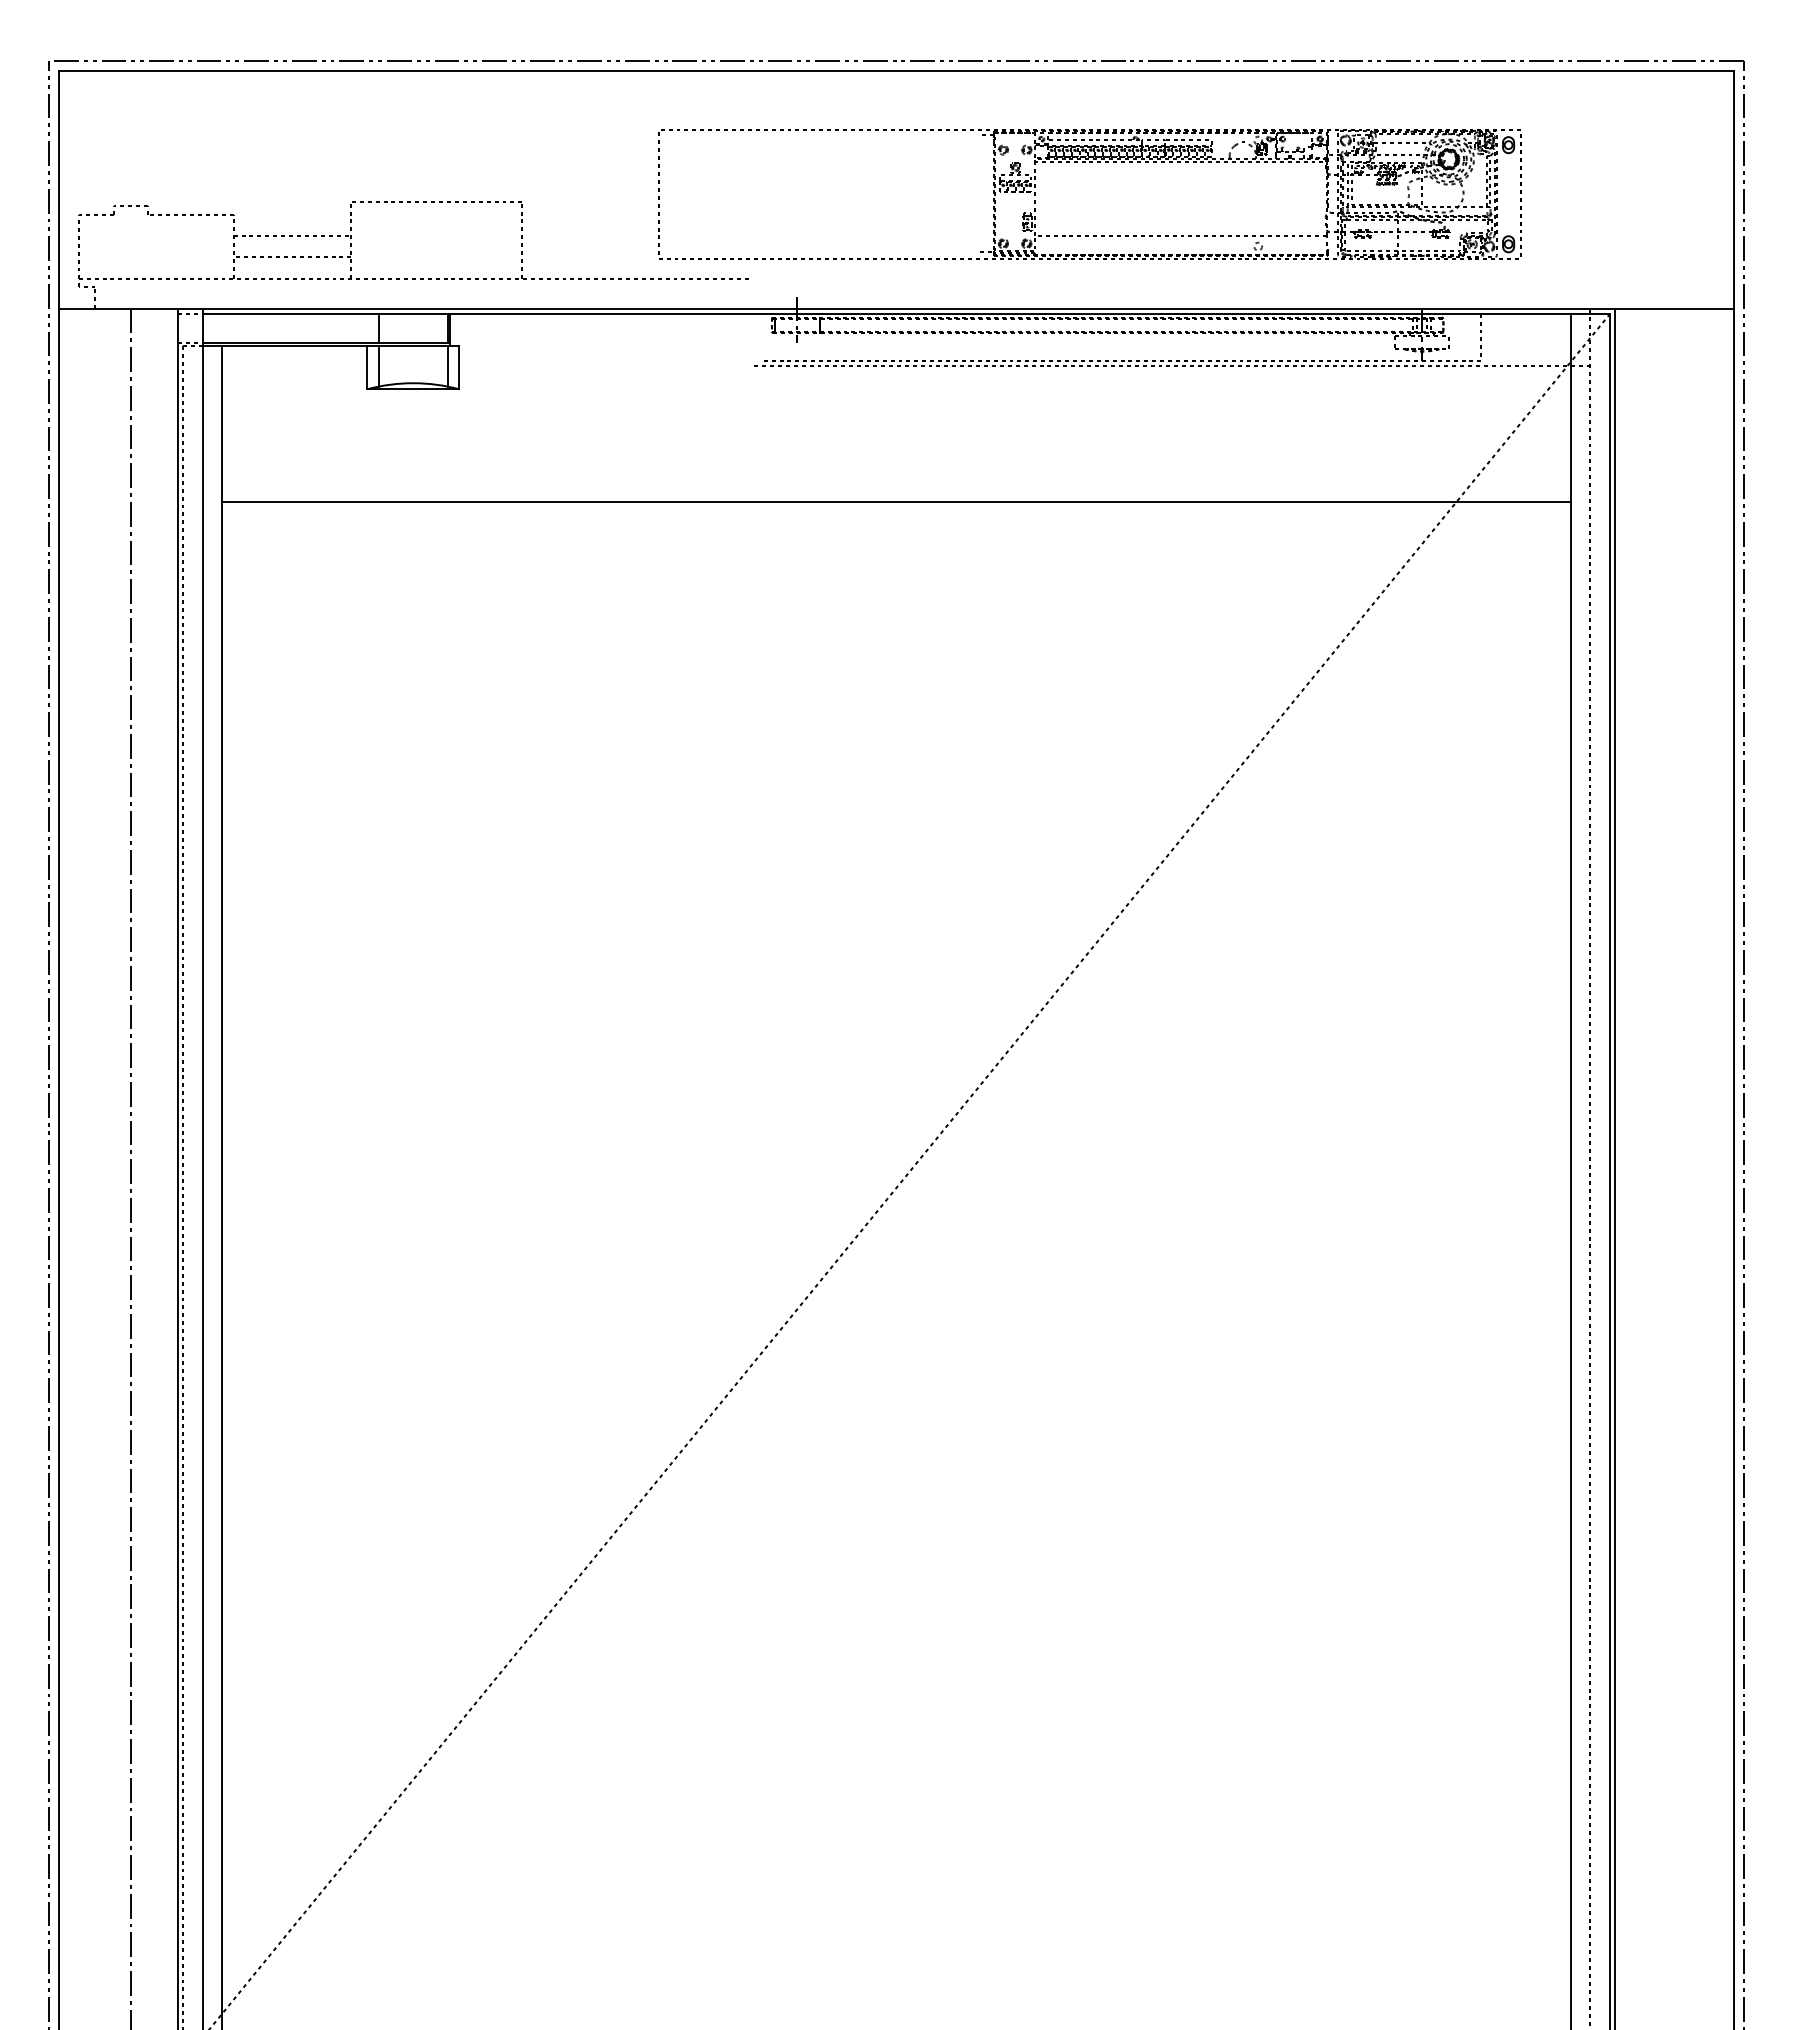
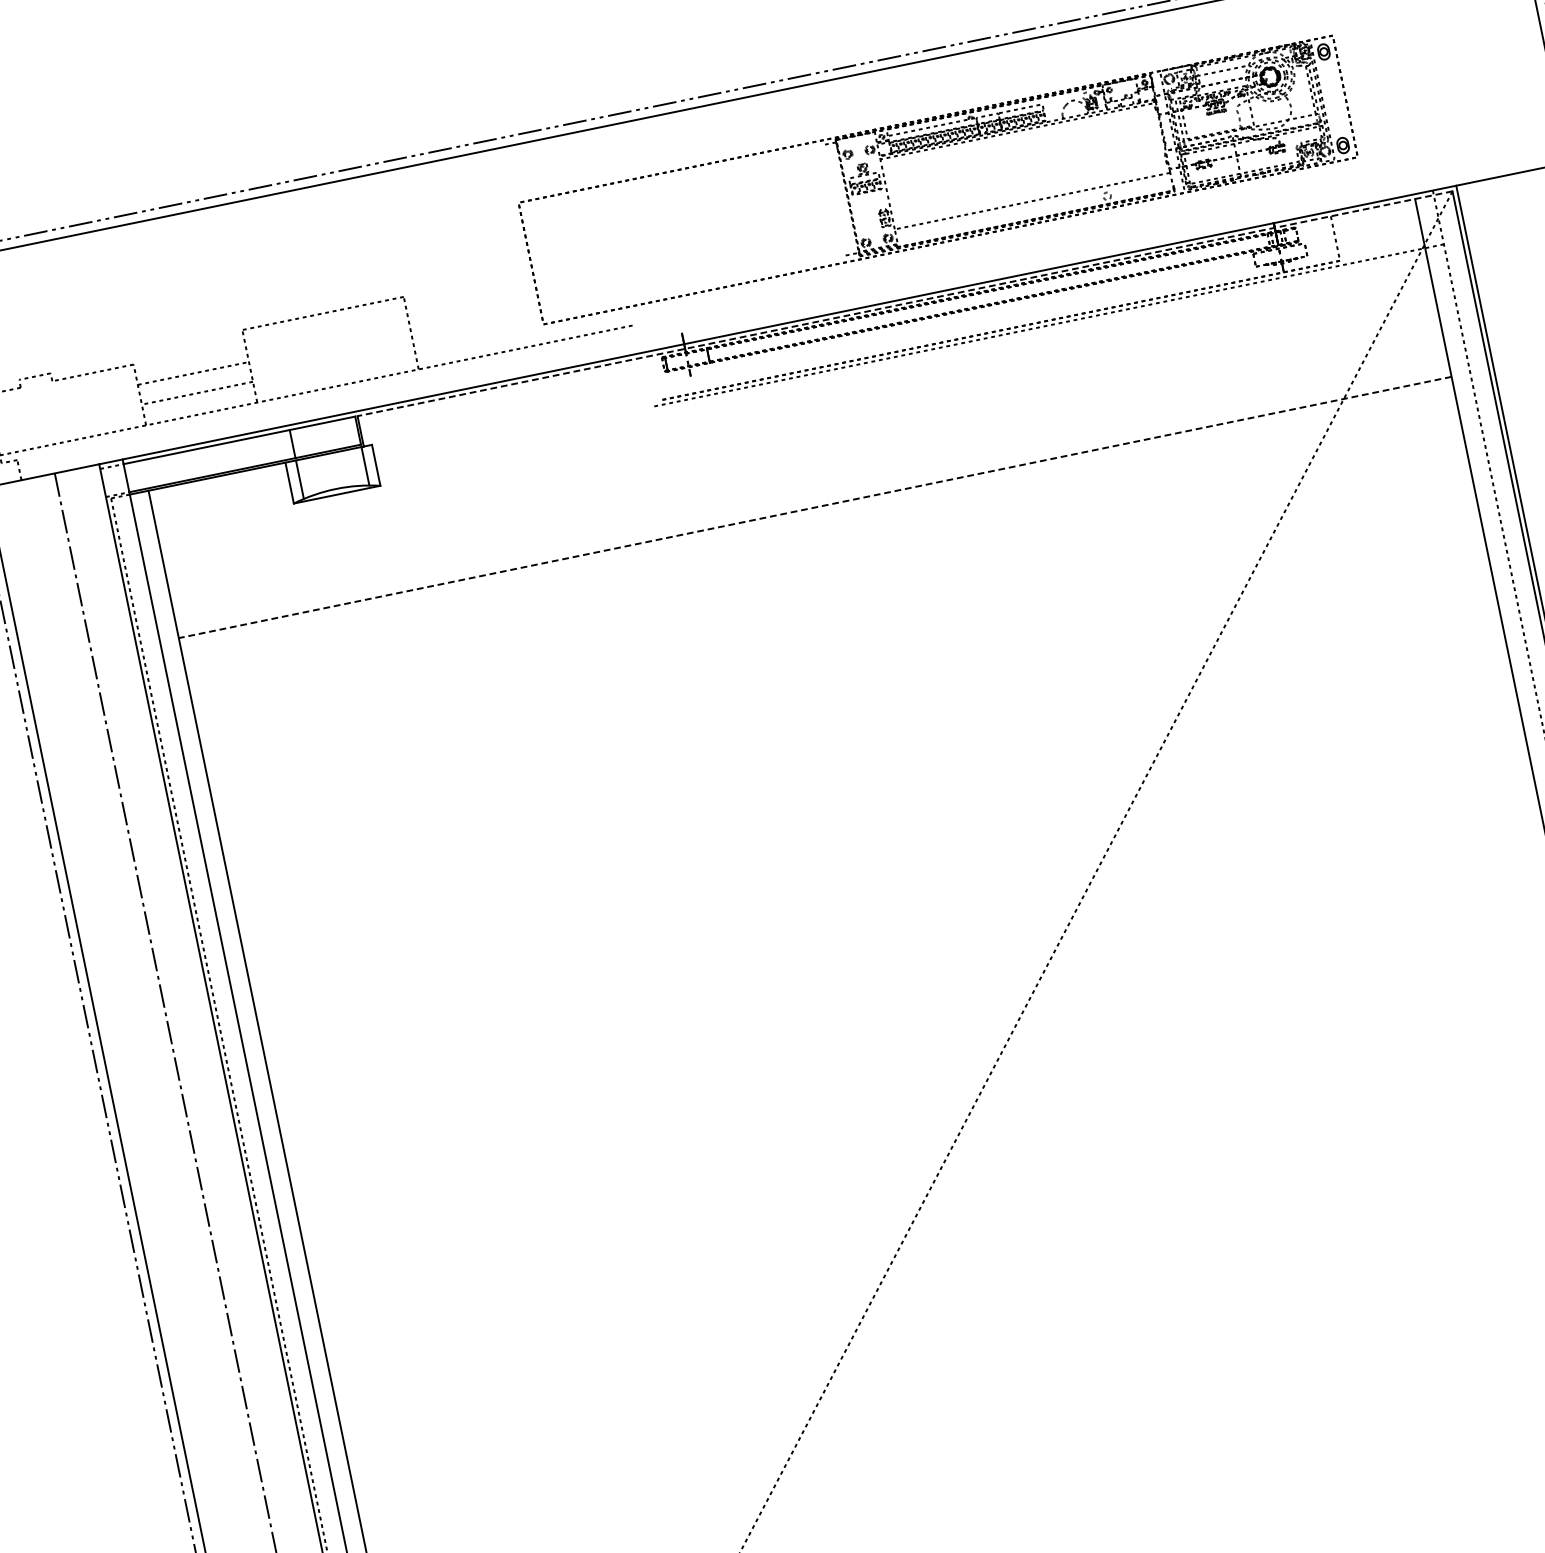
line: (1030, 313) -> (905, 303), solid -> dashed
line: (896, 502) -> (815, 507), solid -> dashed

